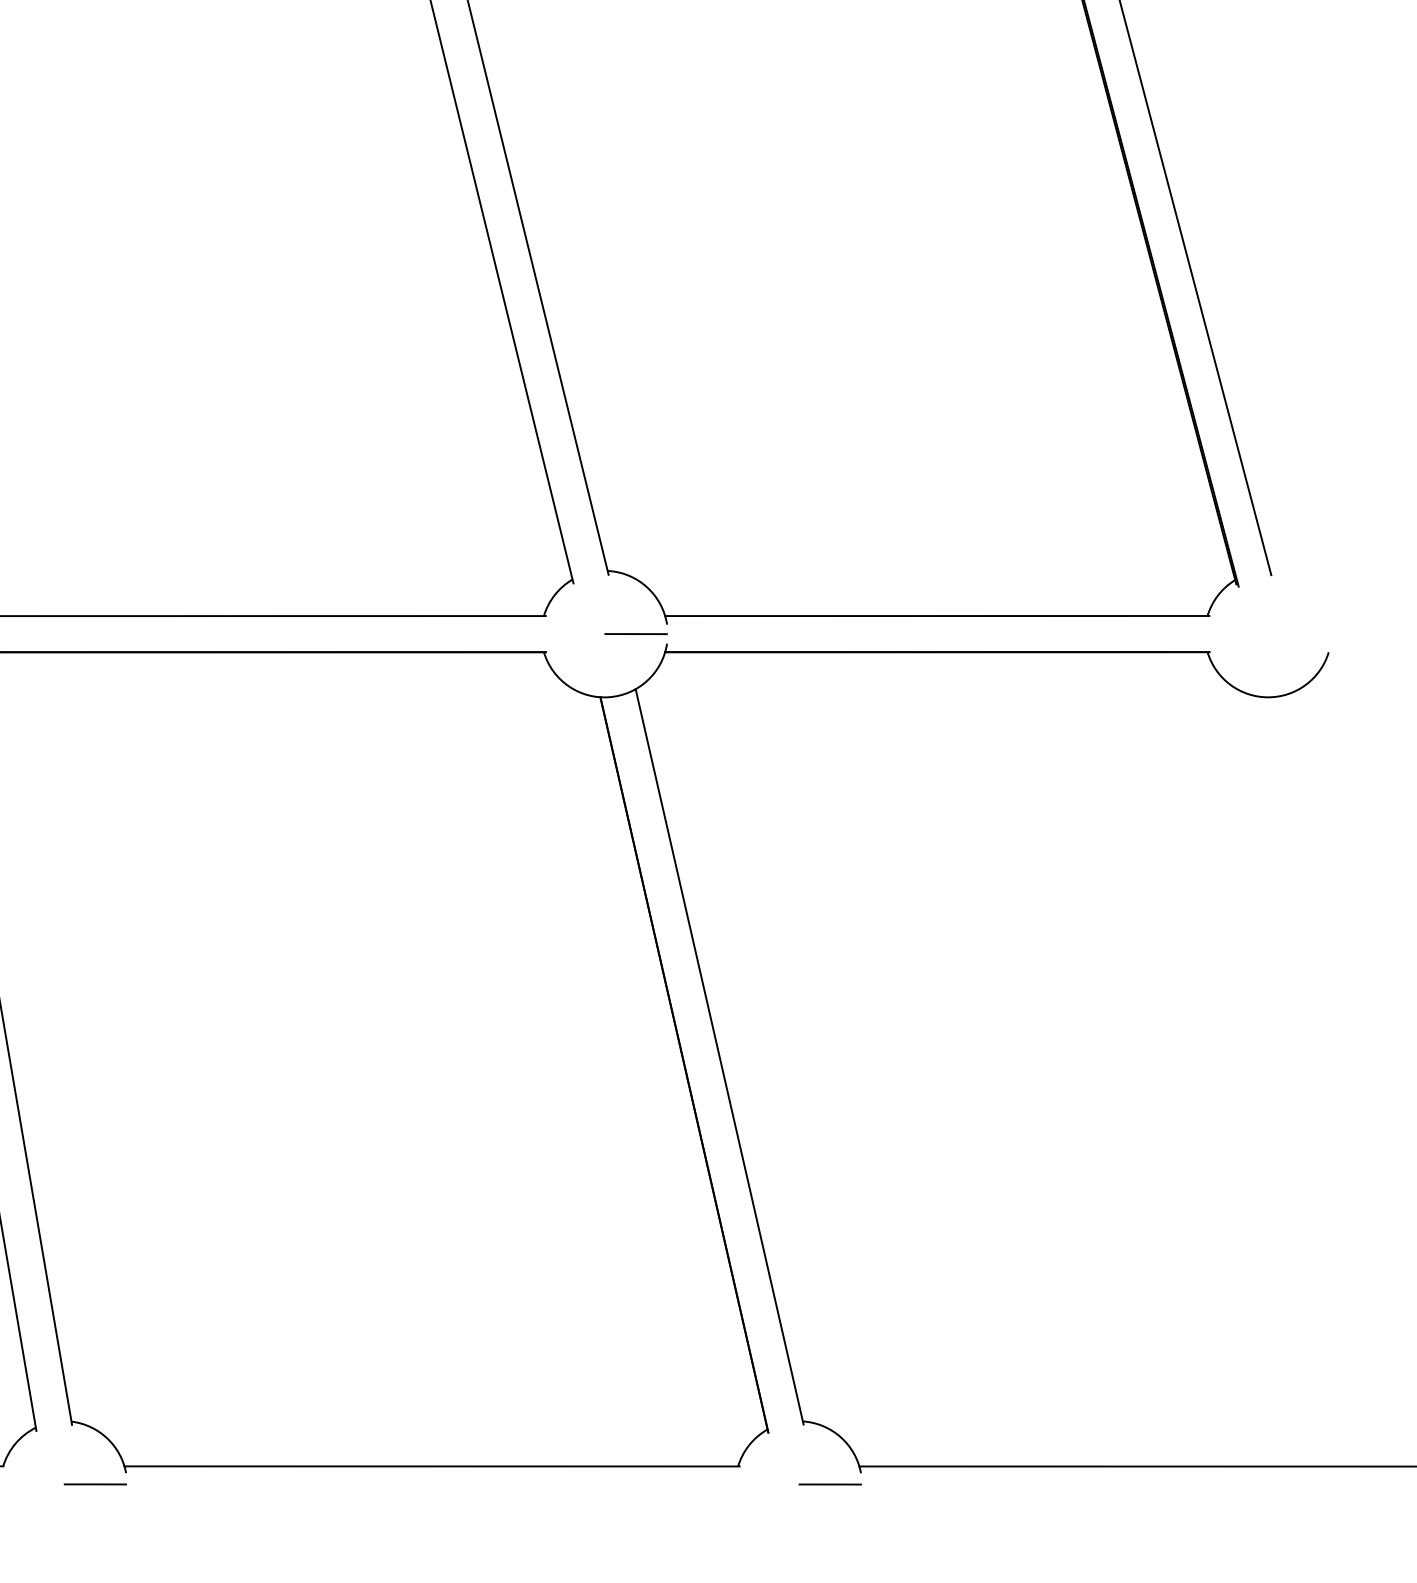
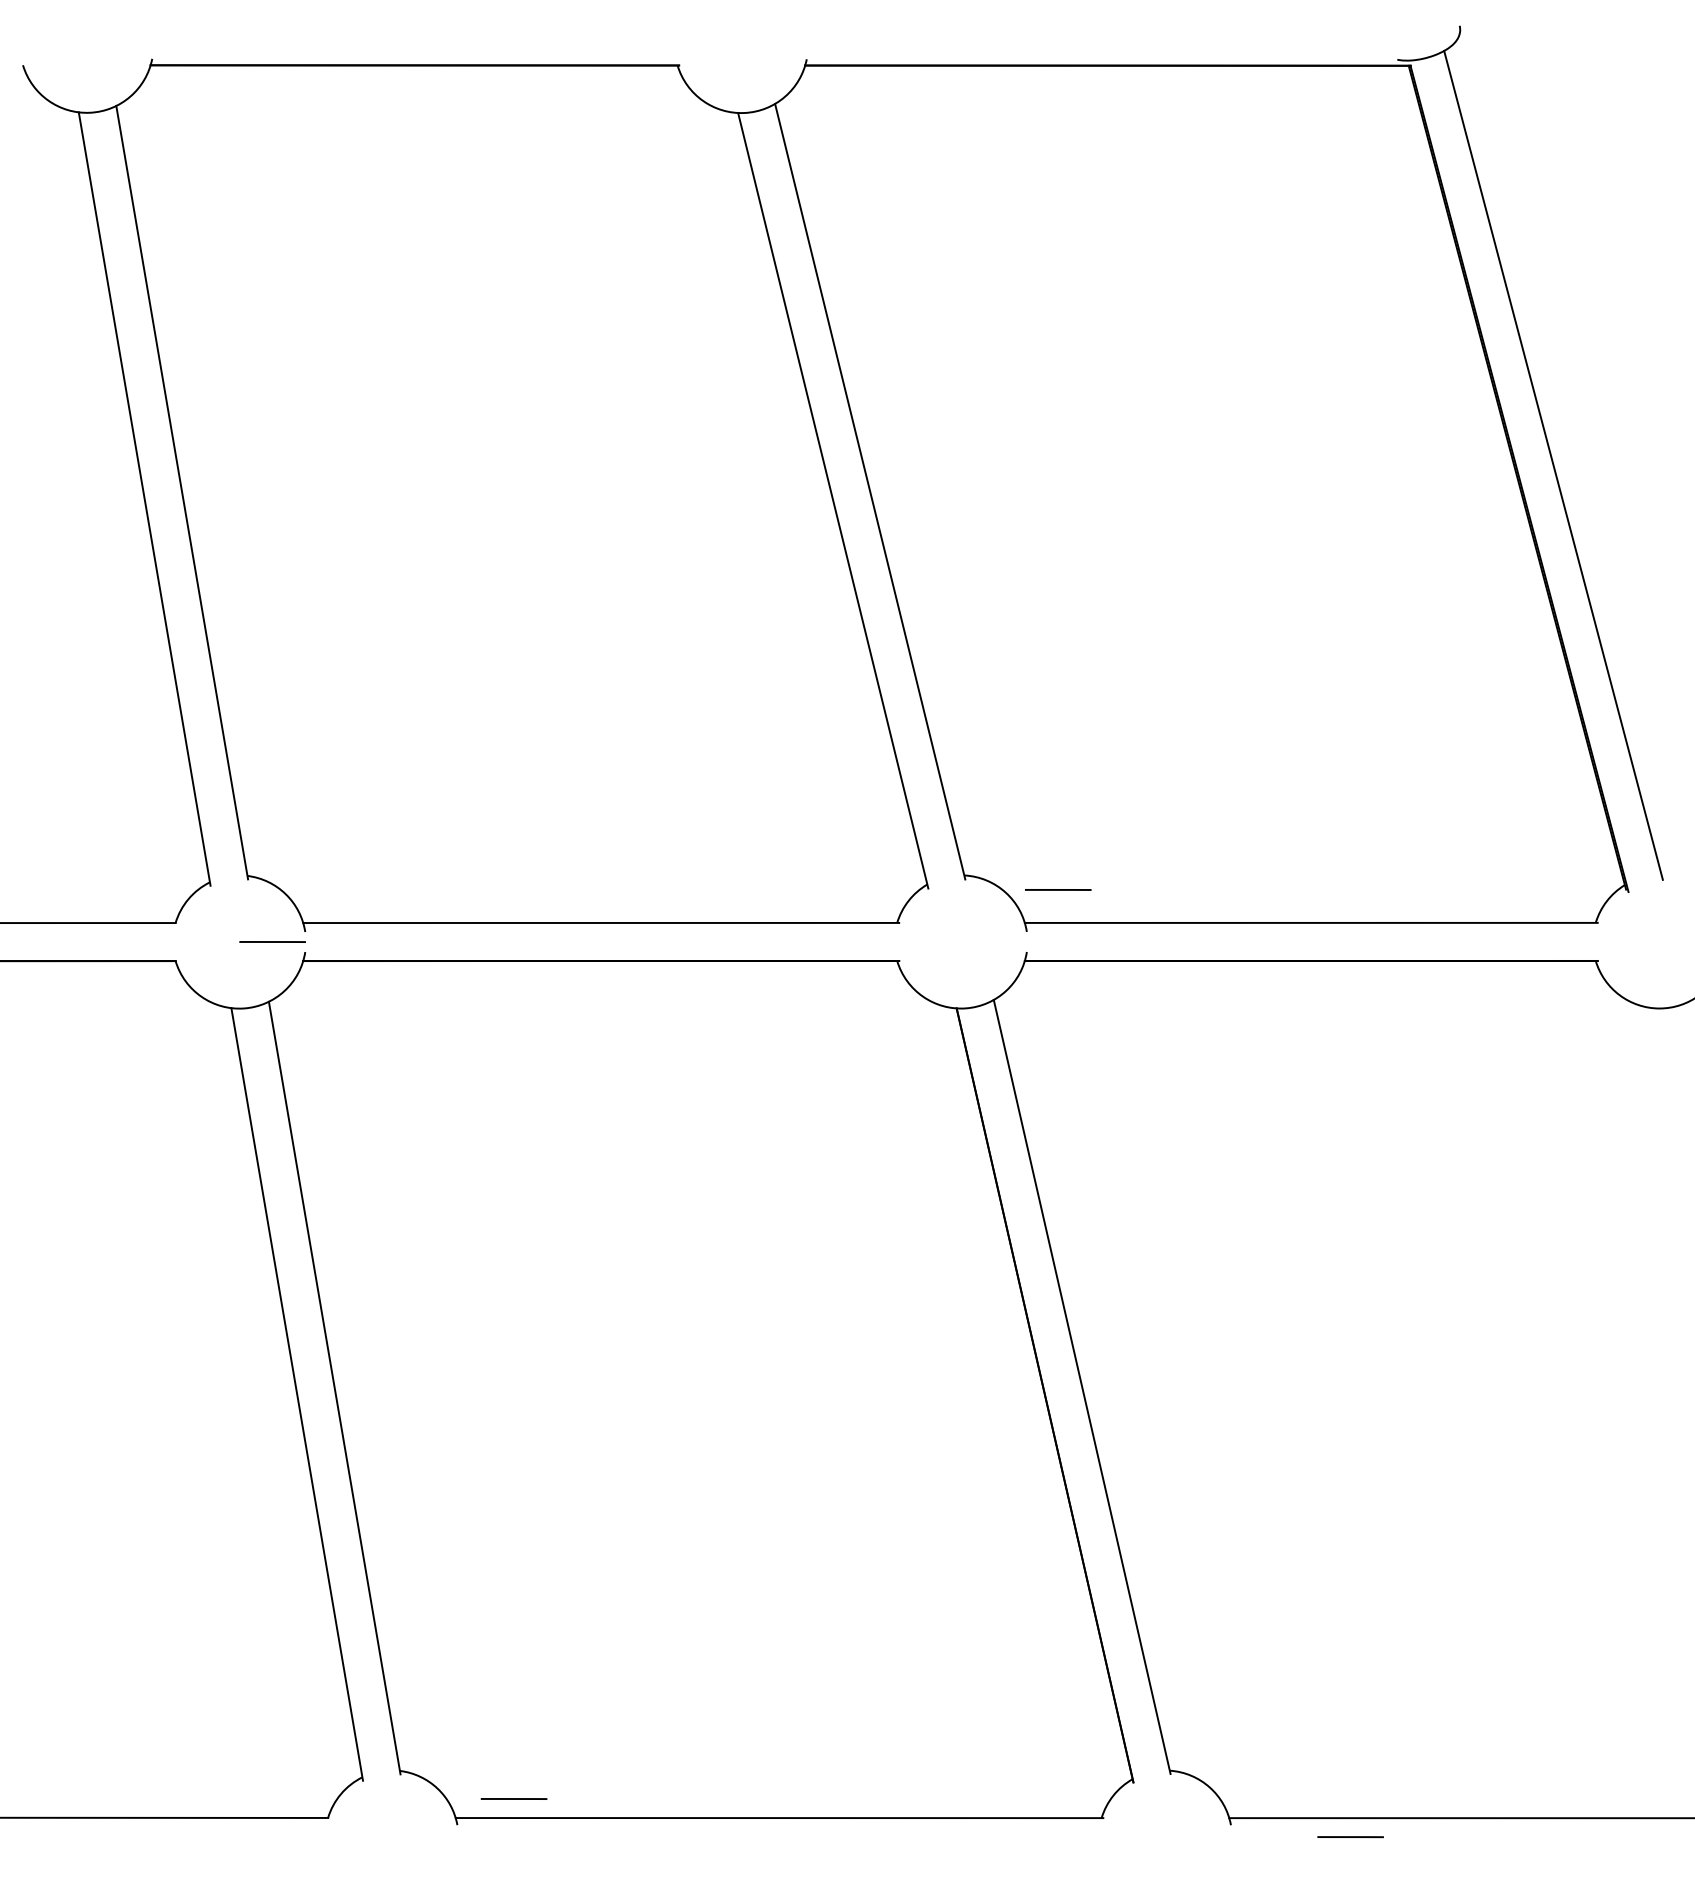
line: (636, 633) -> (1058, 889), moved
line: (94, 1483) -> (513, 1798), moved
line: (830, 1484) -> (1350, 1837), moved

